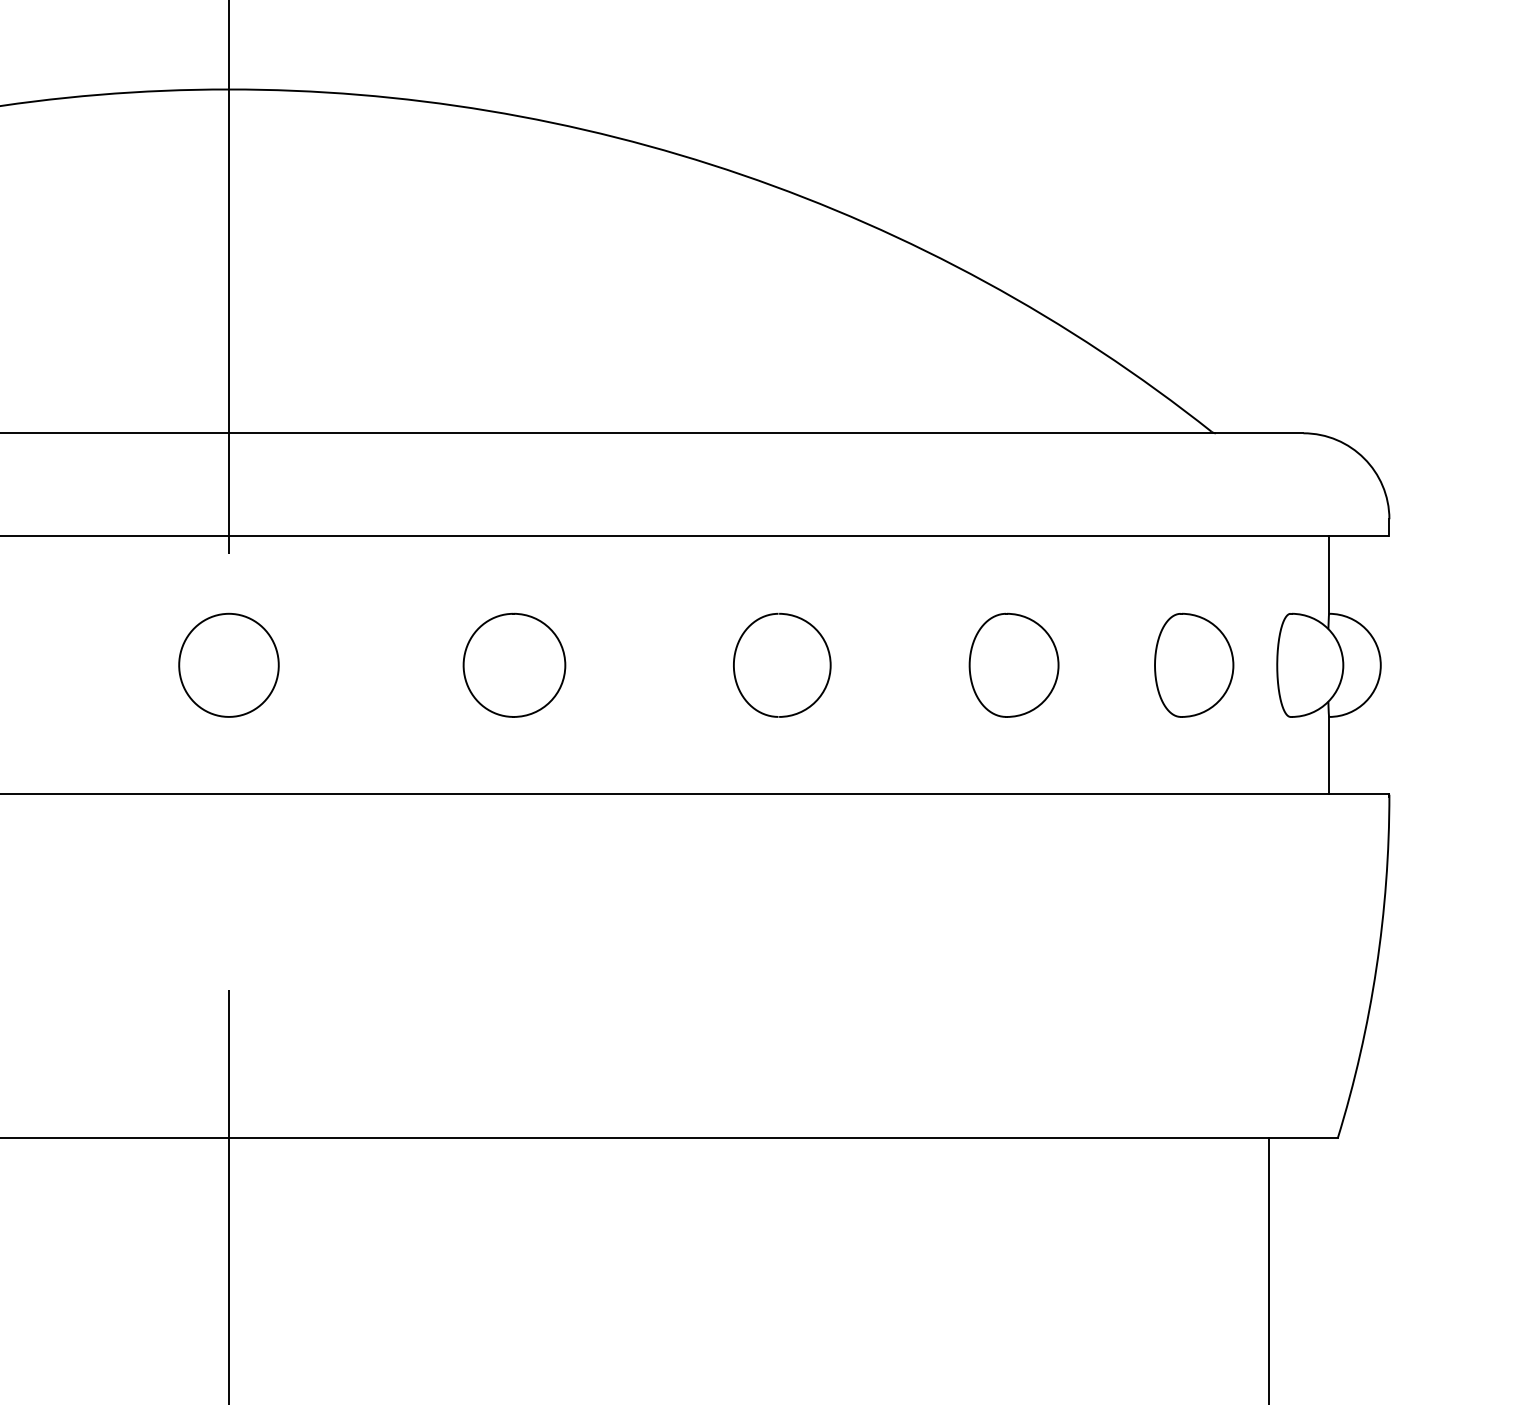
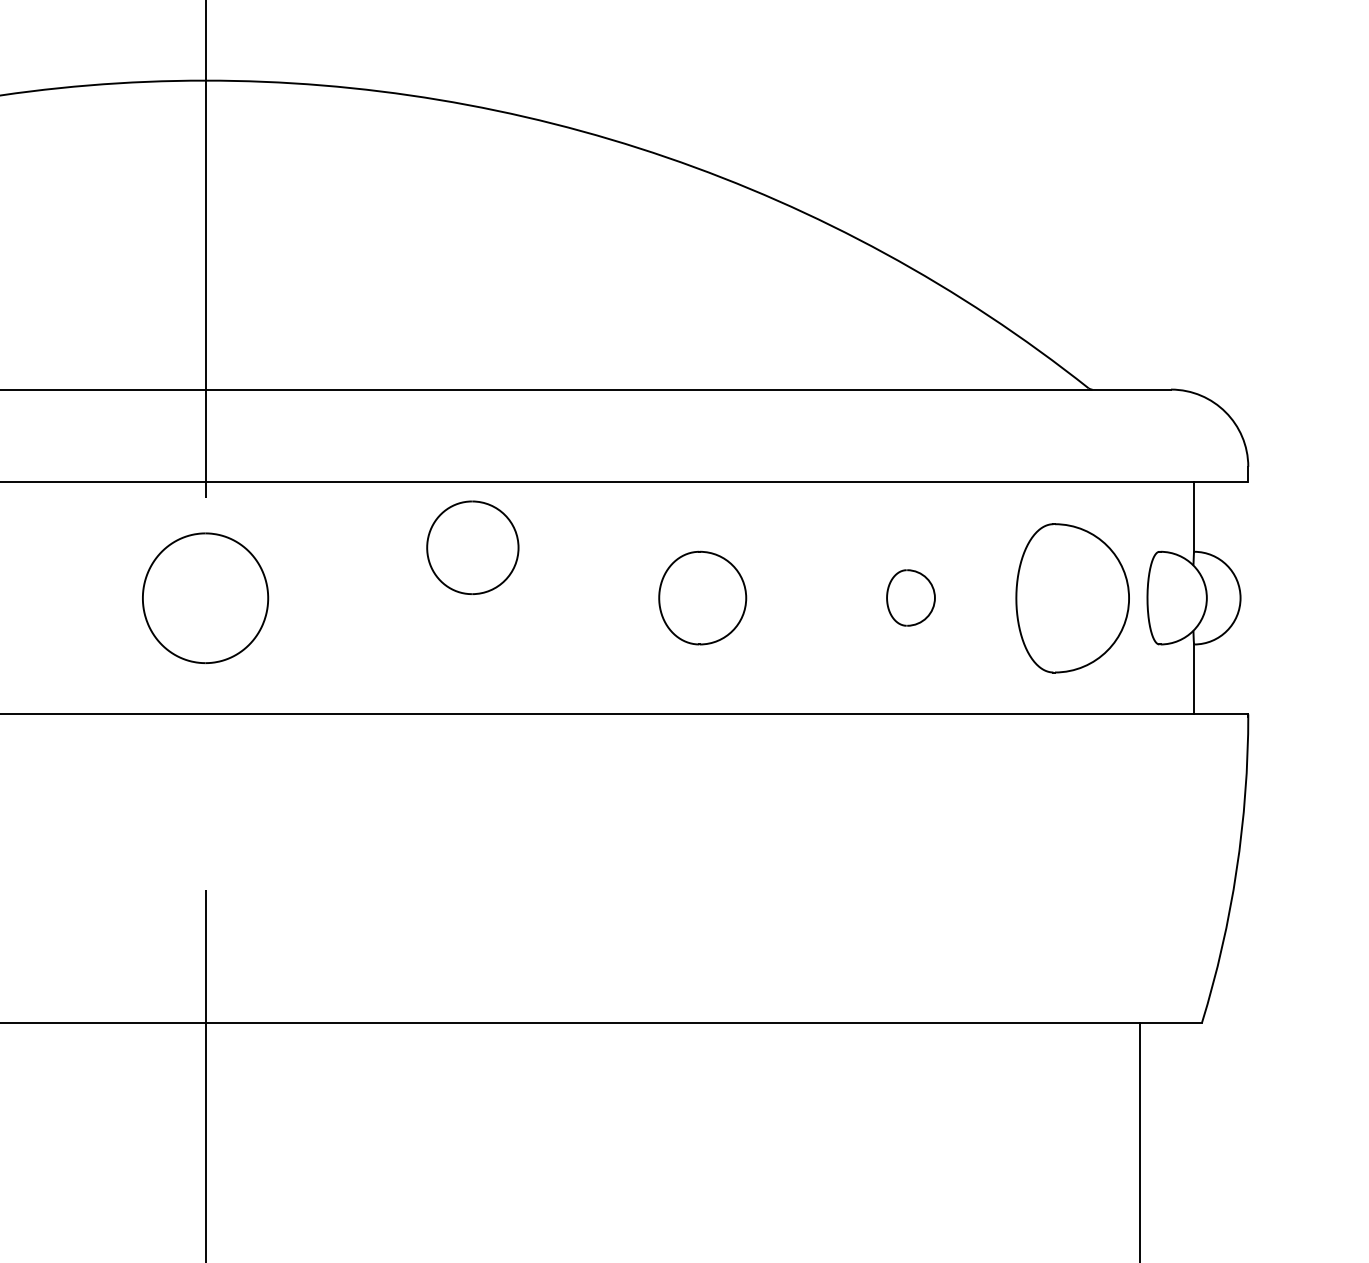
part: (228, 664) -> (205, 597), size x1.4
part: (514, 664) -> (472, 547), moved
part: (1013, 664) -> (910, 597), size x0.6
part: (1194, 664) -> (1073, 597), size x1.6

